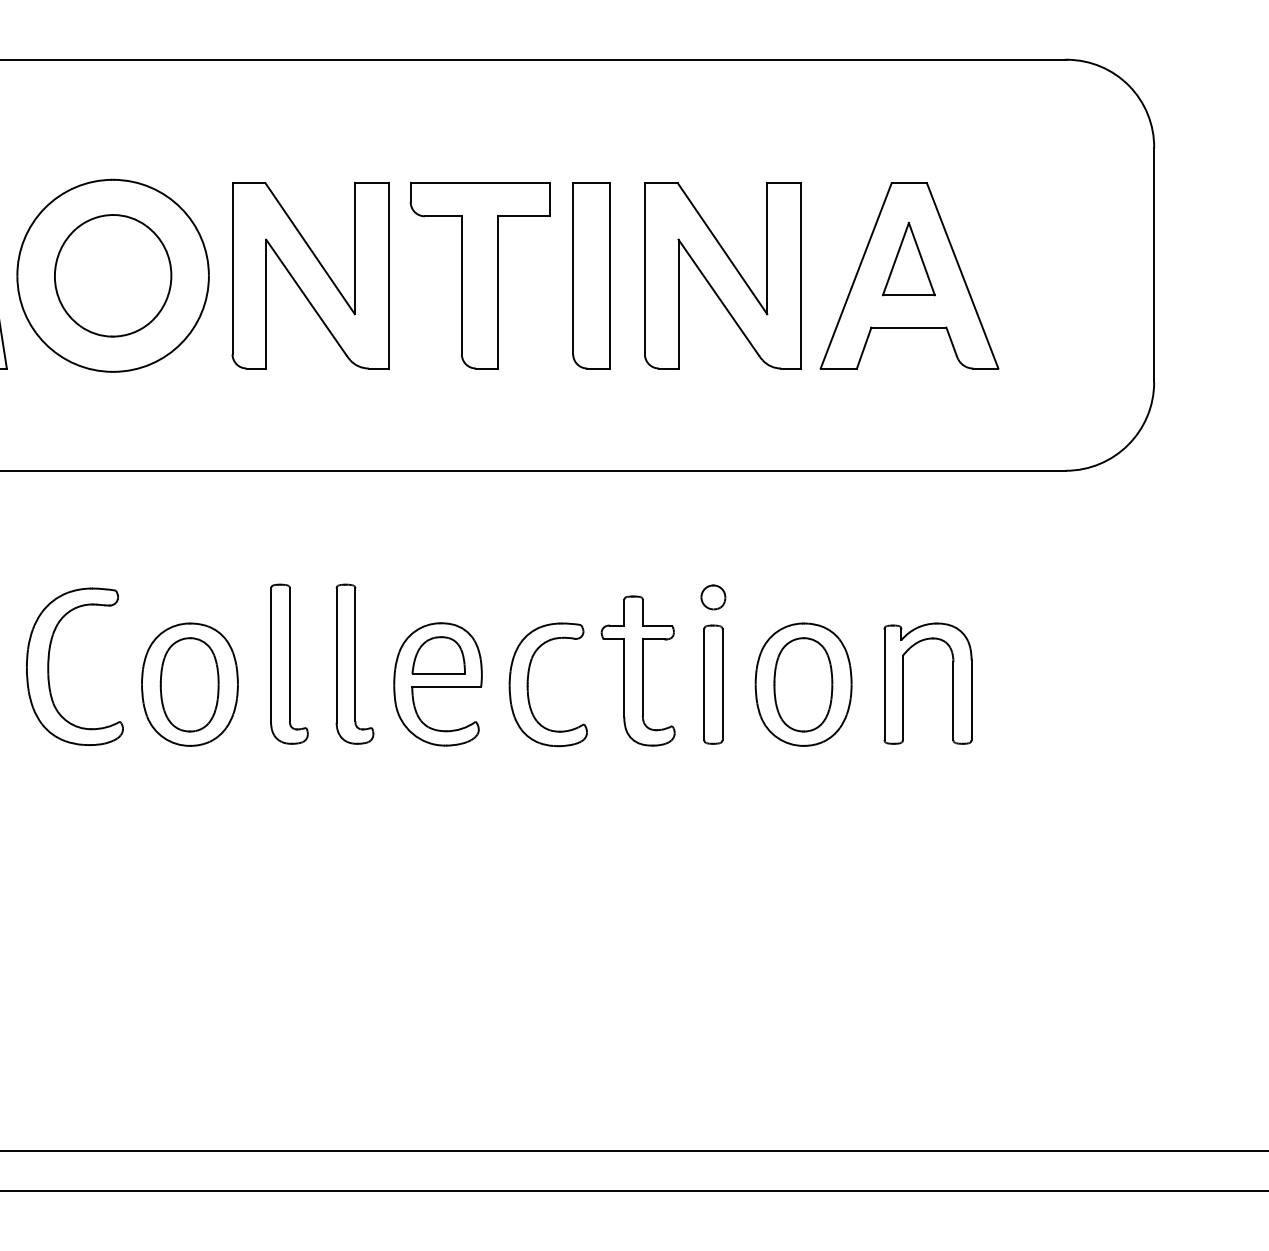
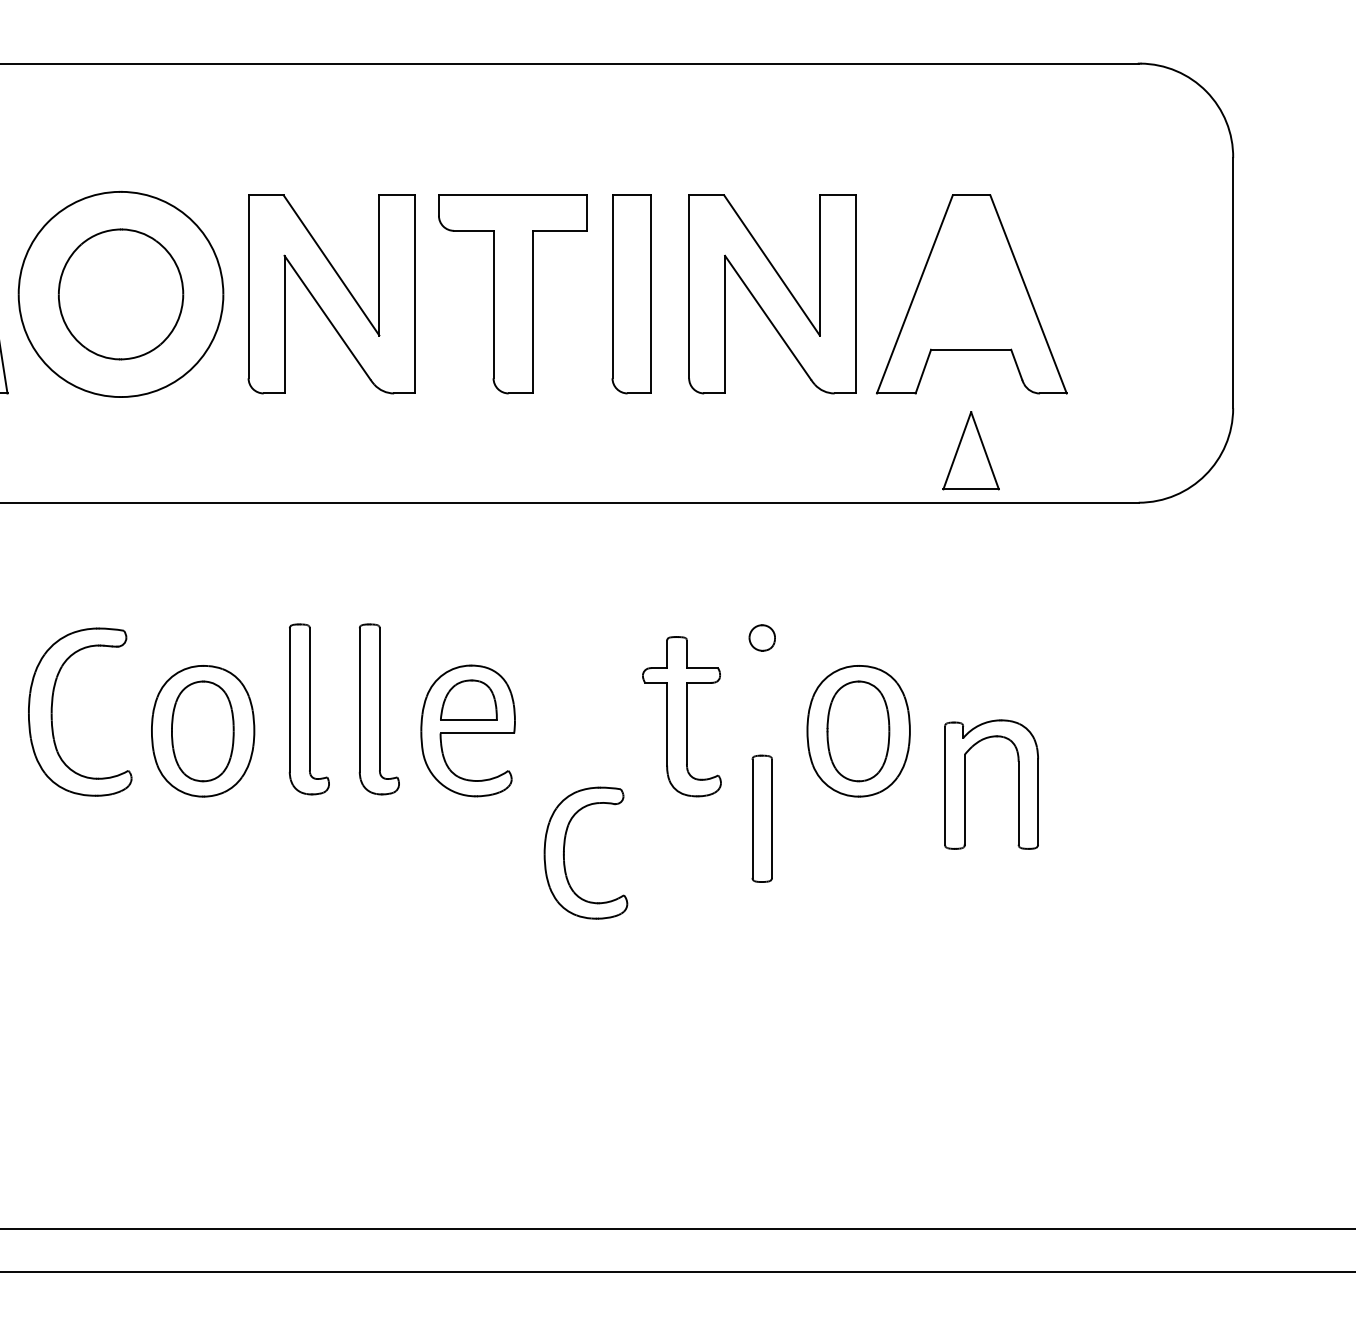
part: (908, 259) -> (970, 451), moved
part: (903, 683) -> (965, 784), moved
part: (528, 684) -> (564, 852), moved
part: (713, 684) -> (762, 818), moved

